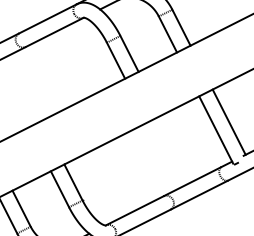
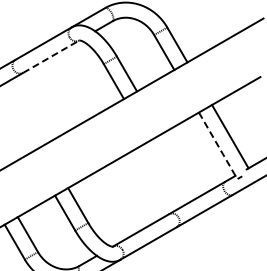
line: (55, 32) -> (51, 56), solid -> dashed
line: (215, 130) -> (217, 145), solid -> dashed

